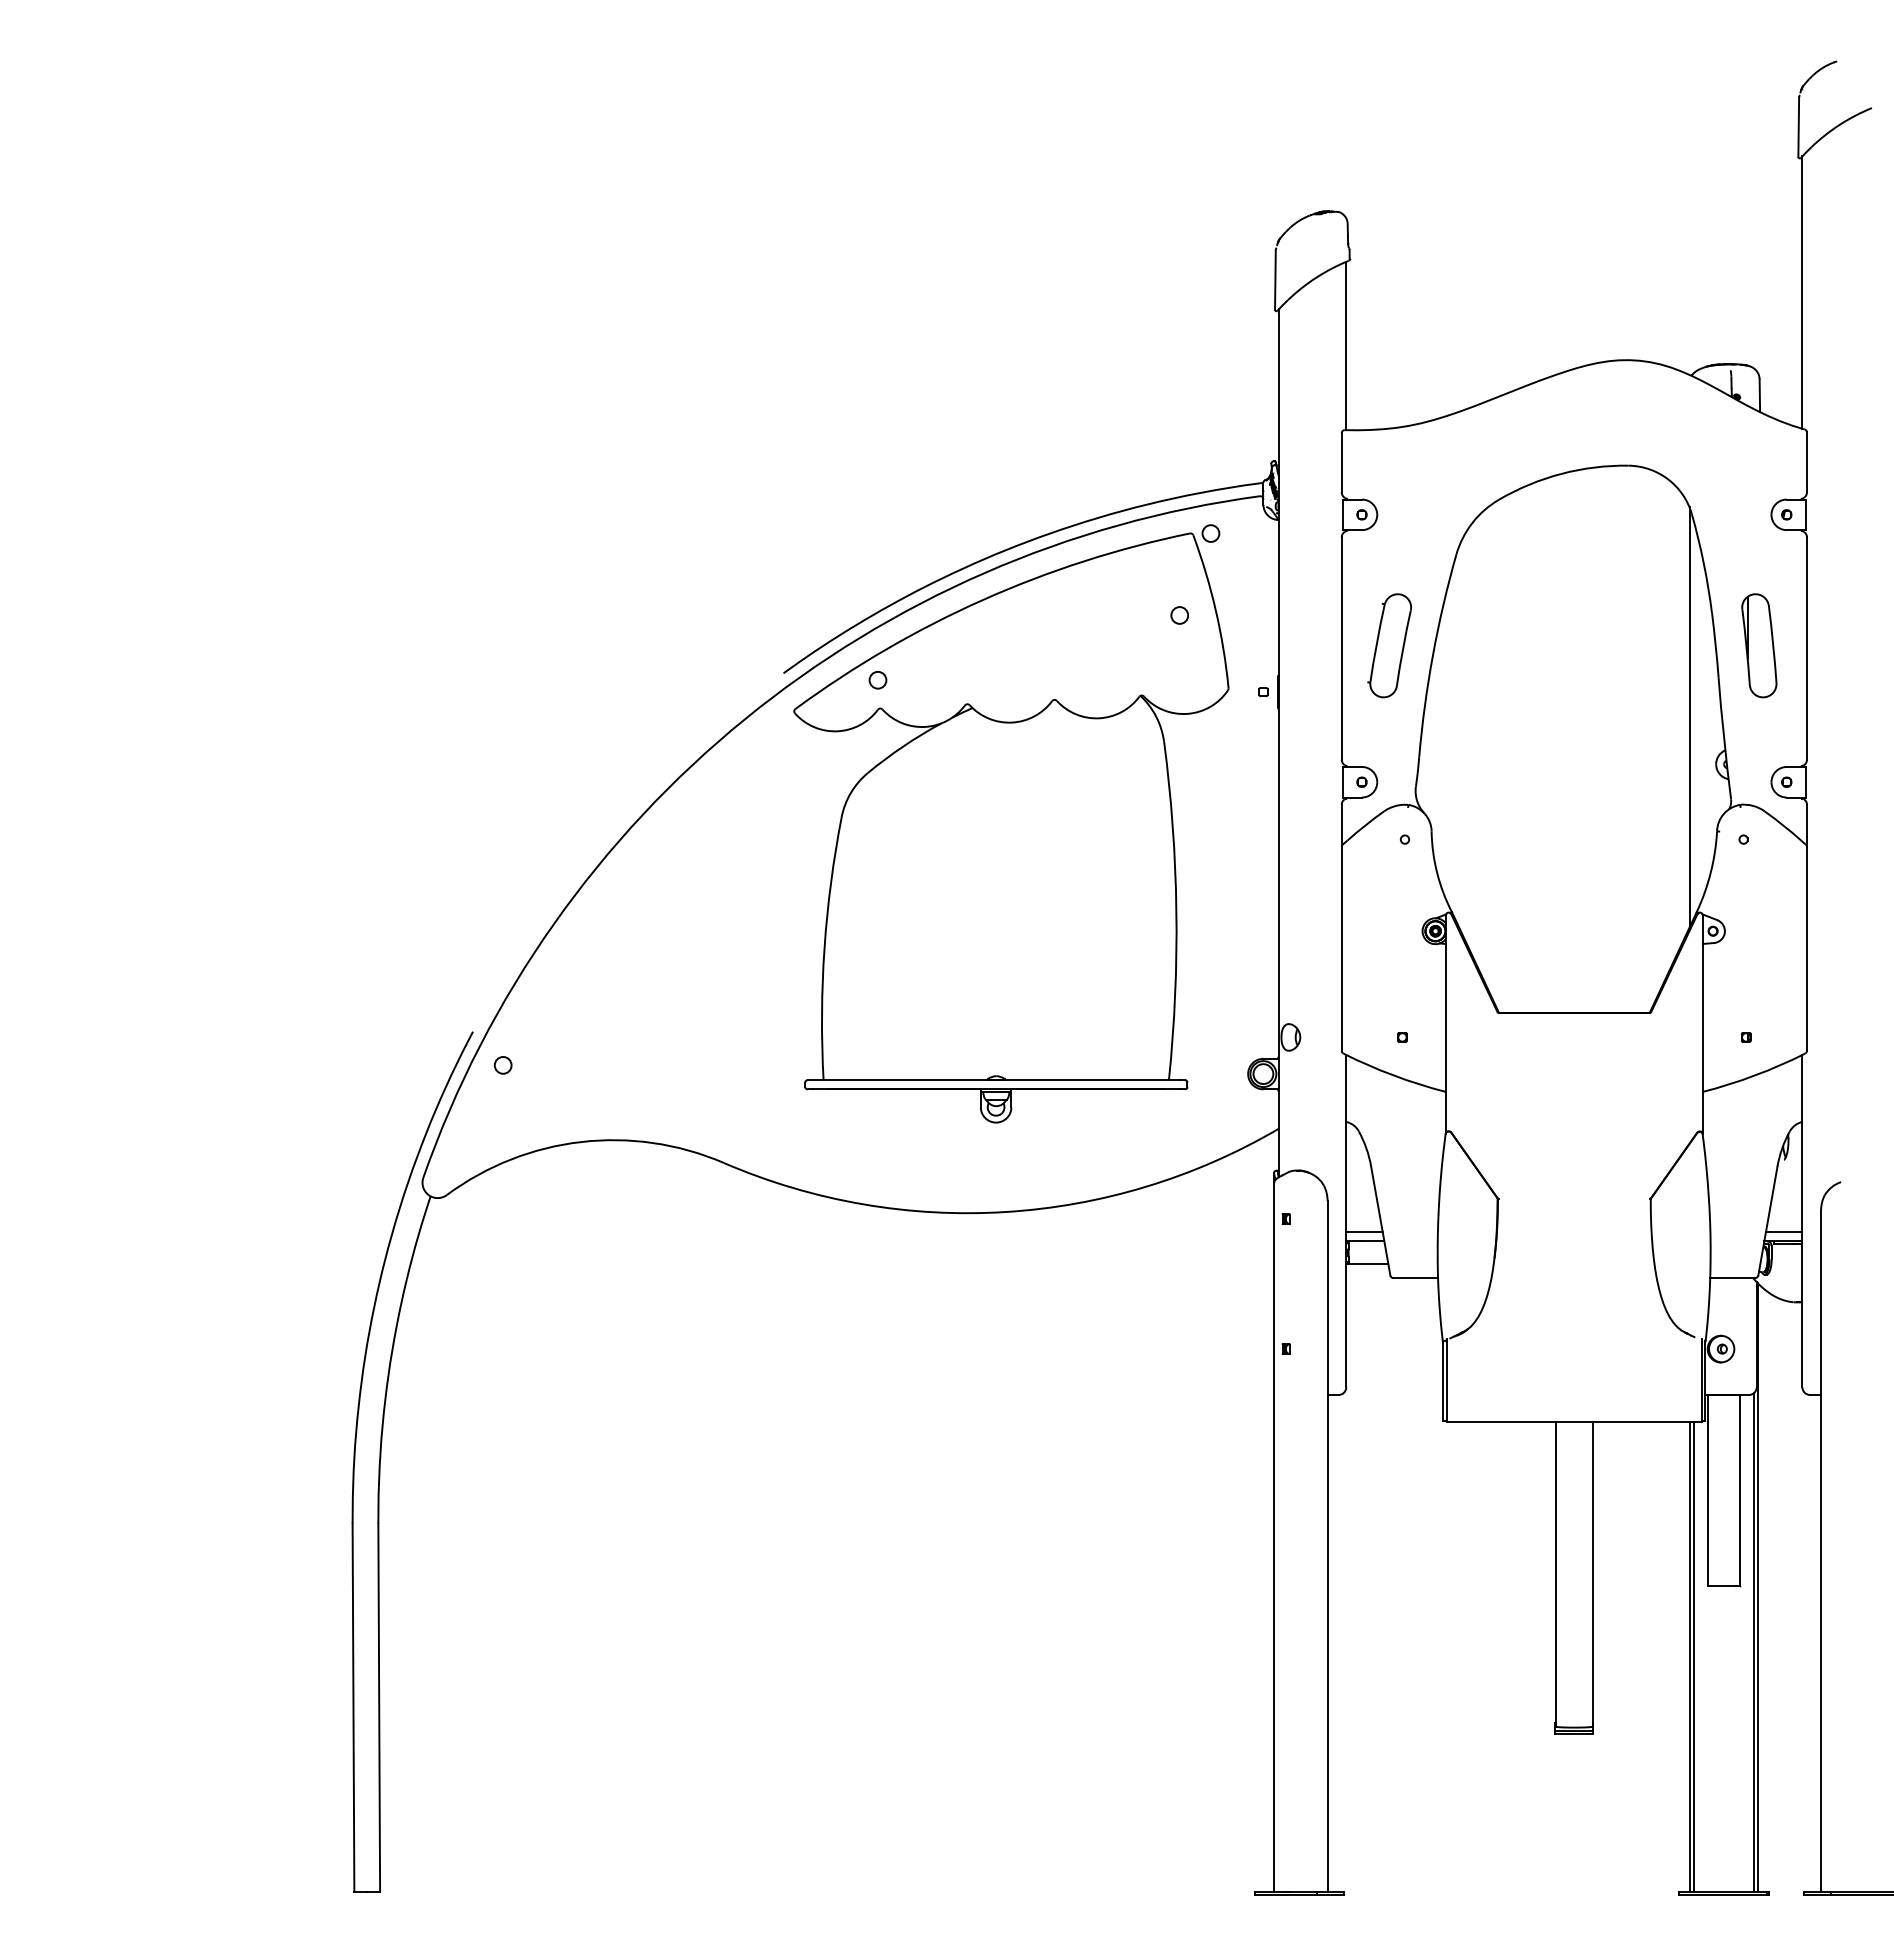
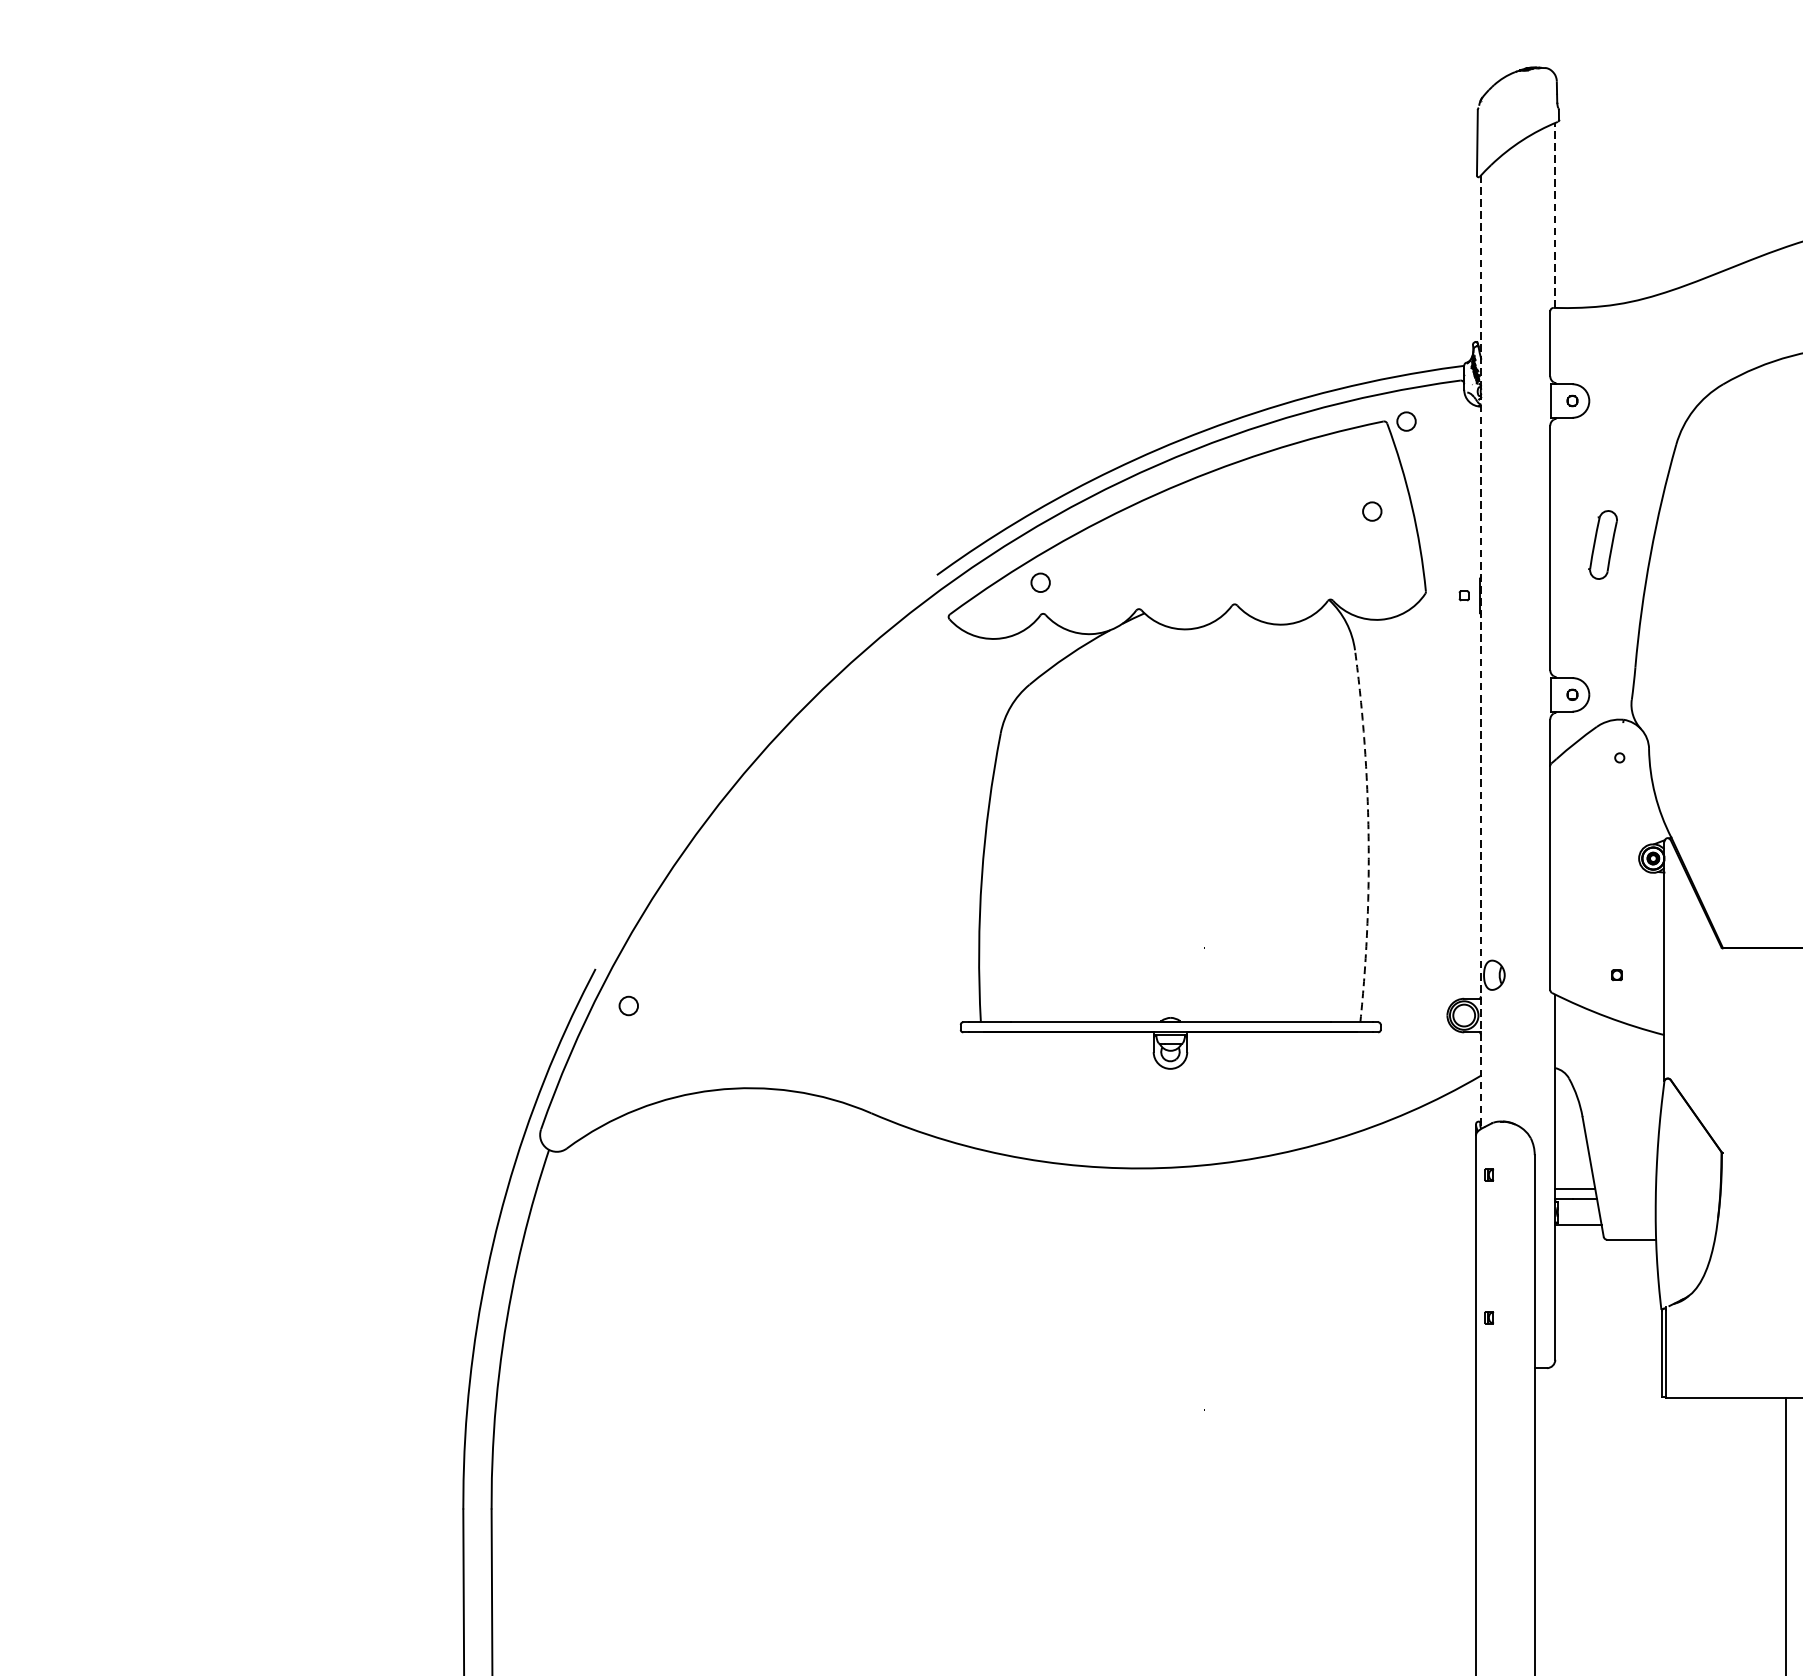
line: (1346, 345) -> (1555, 214), solid -> dashed
part: (1389, 645) -> (1602, 544), size x0.6
line: (1279, 743) -> (1481, 652), solid -> dashed
arc: (1176, 910) -> (1368, 835), solid -> dashed

